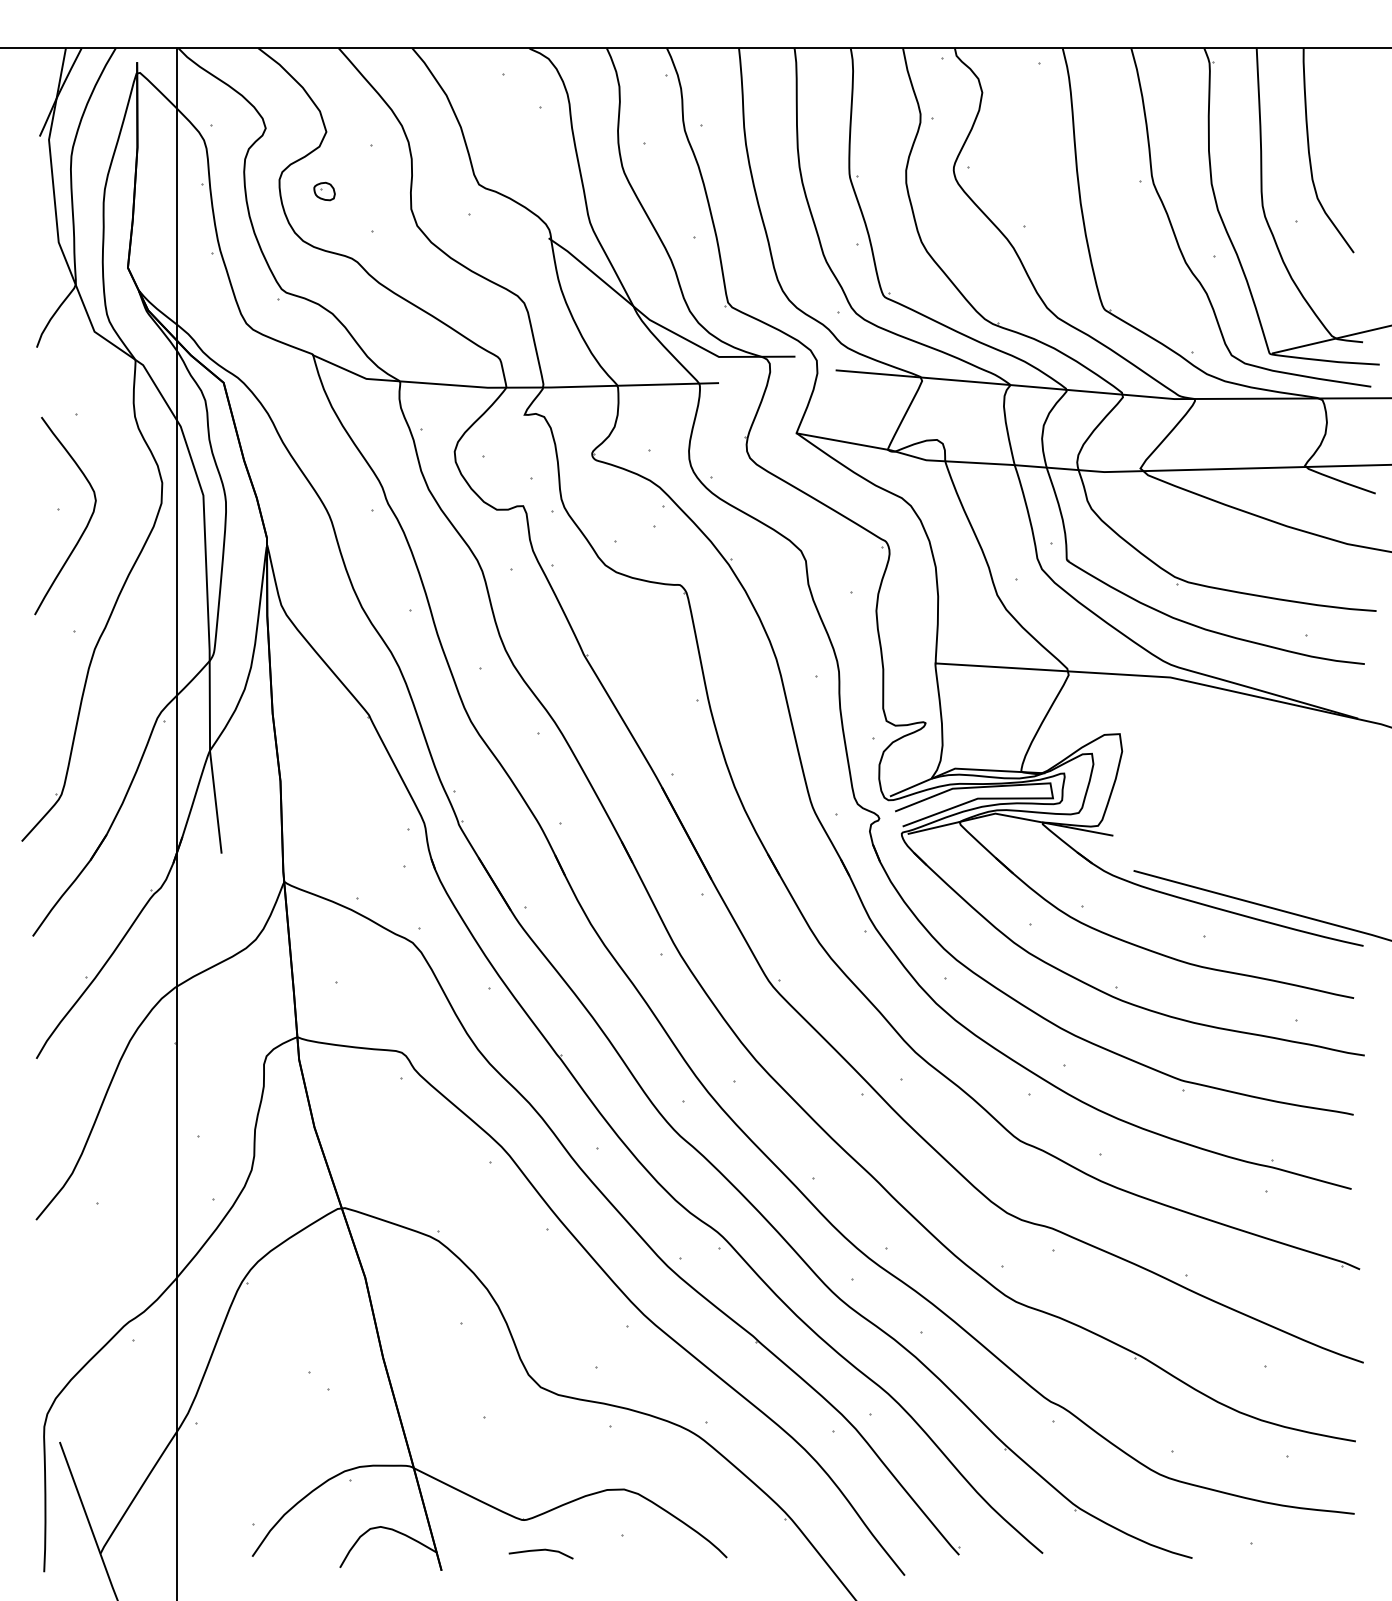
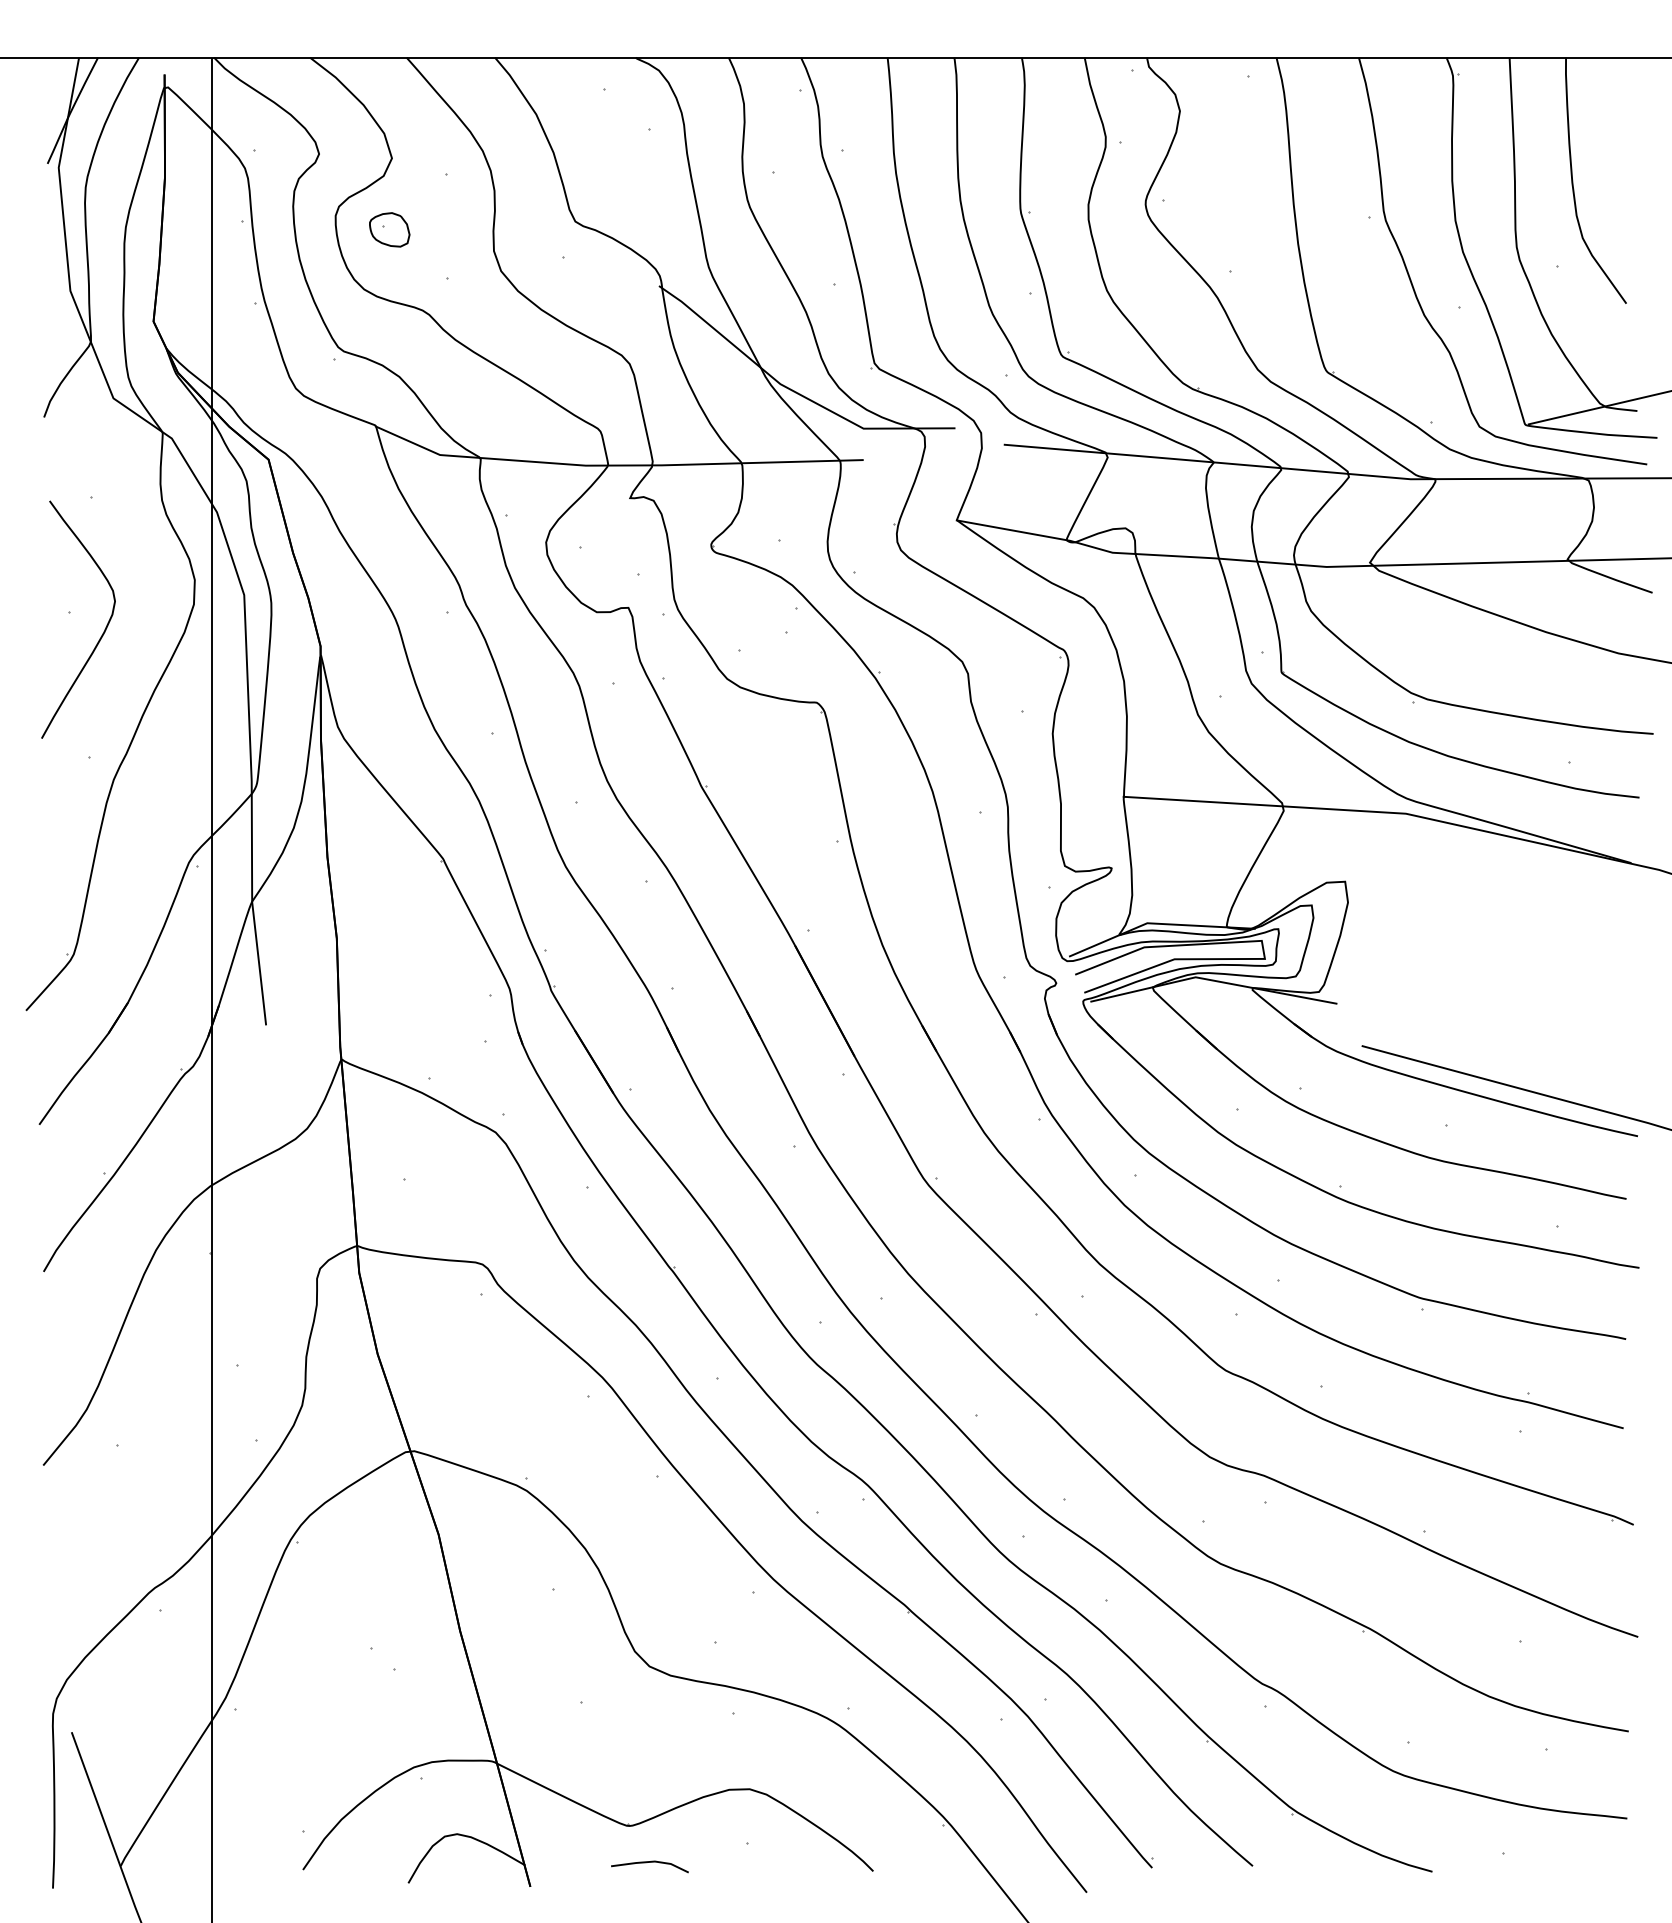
part: (324, 191) -> (389, 229), size x1.6

